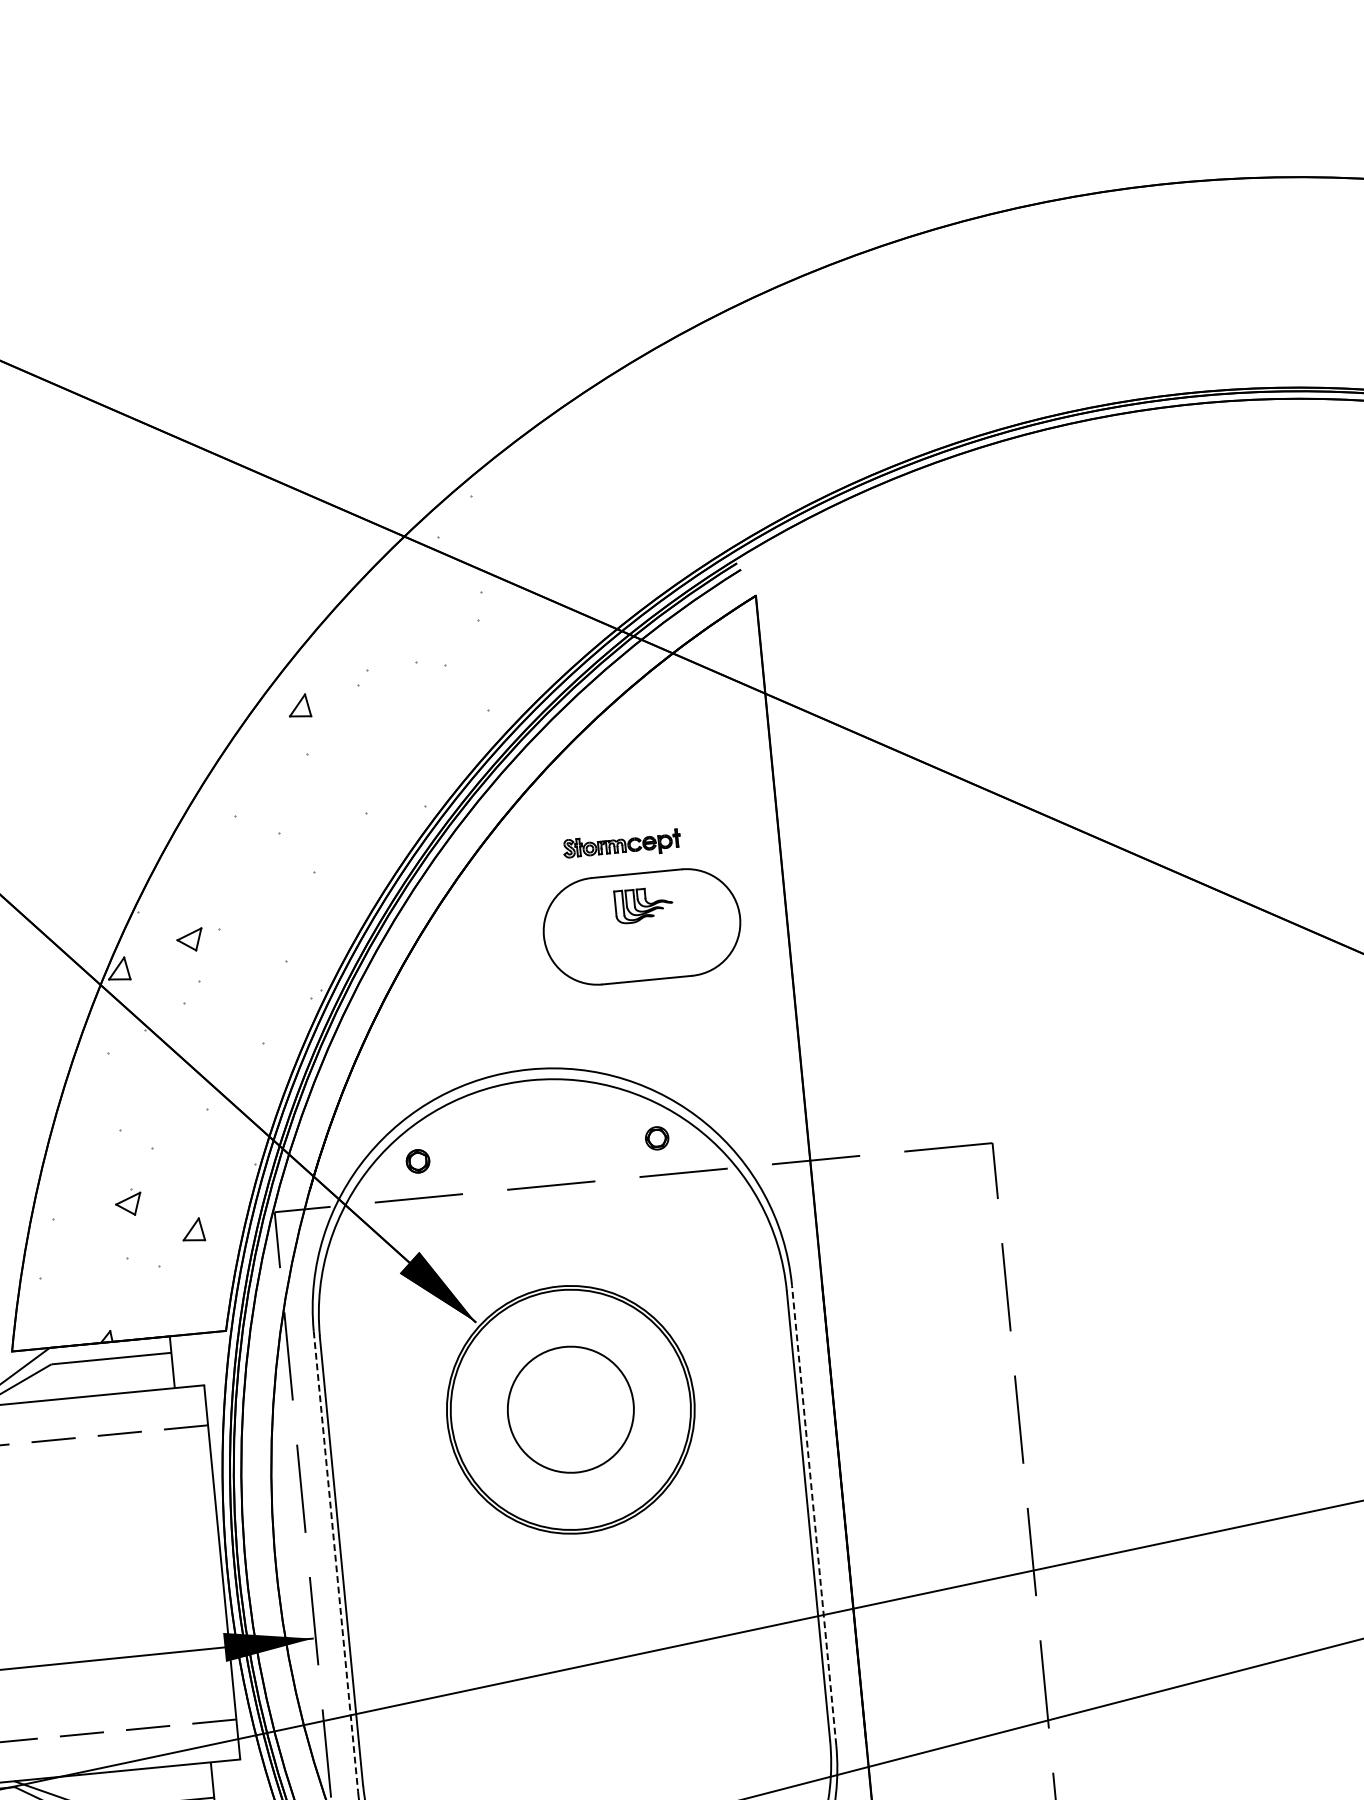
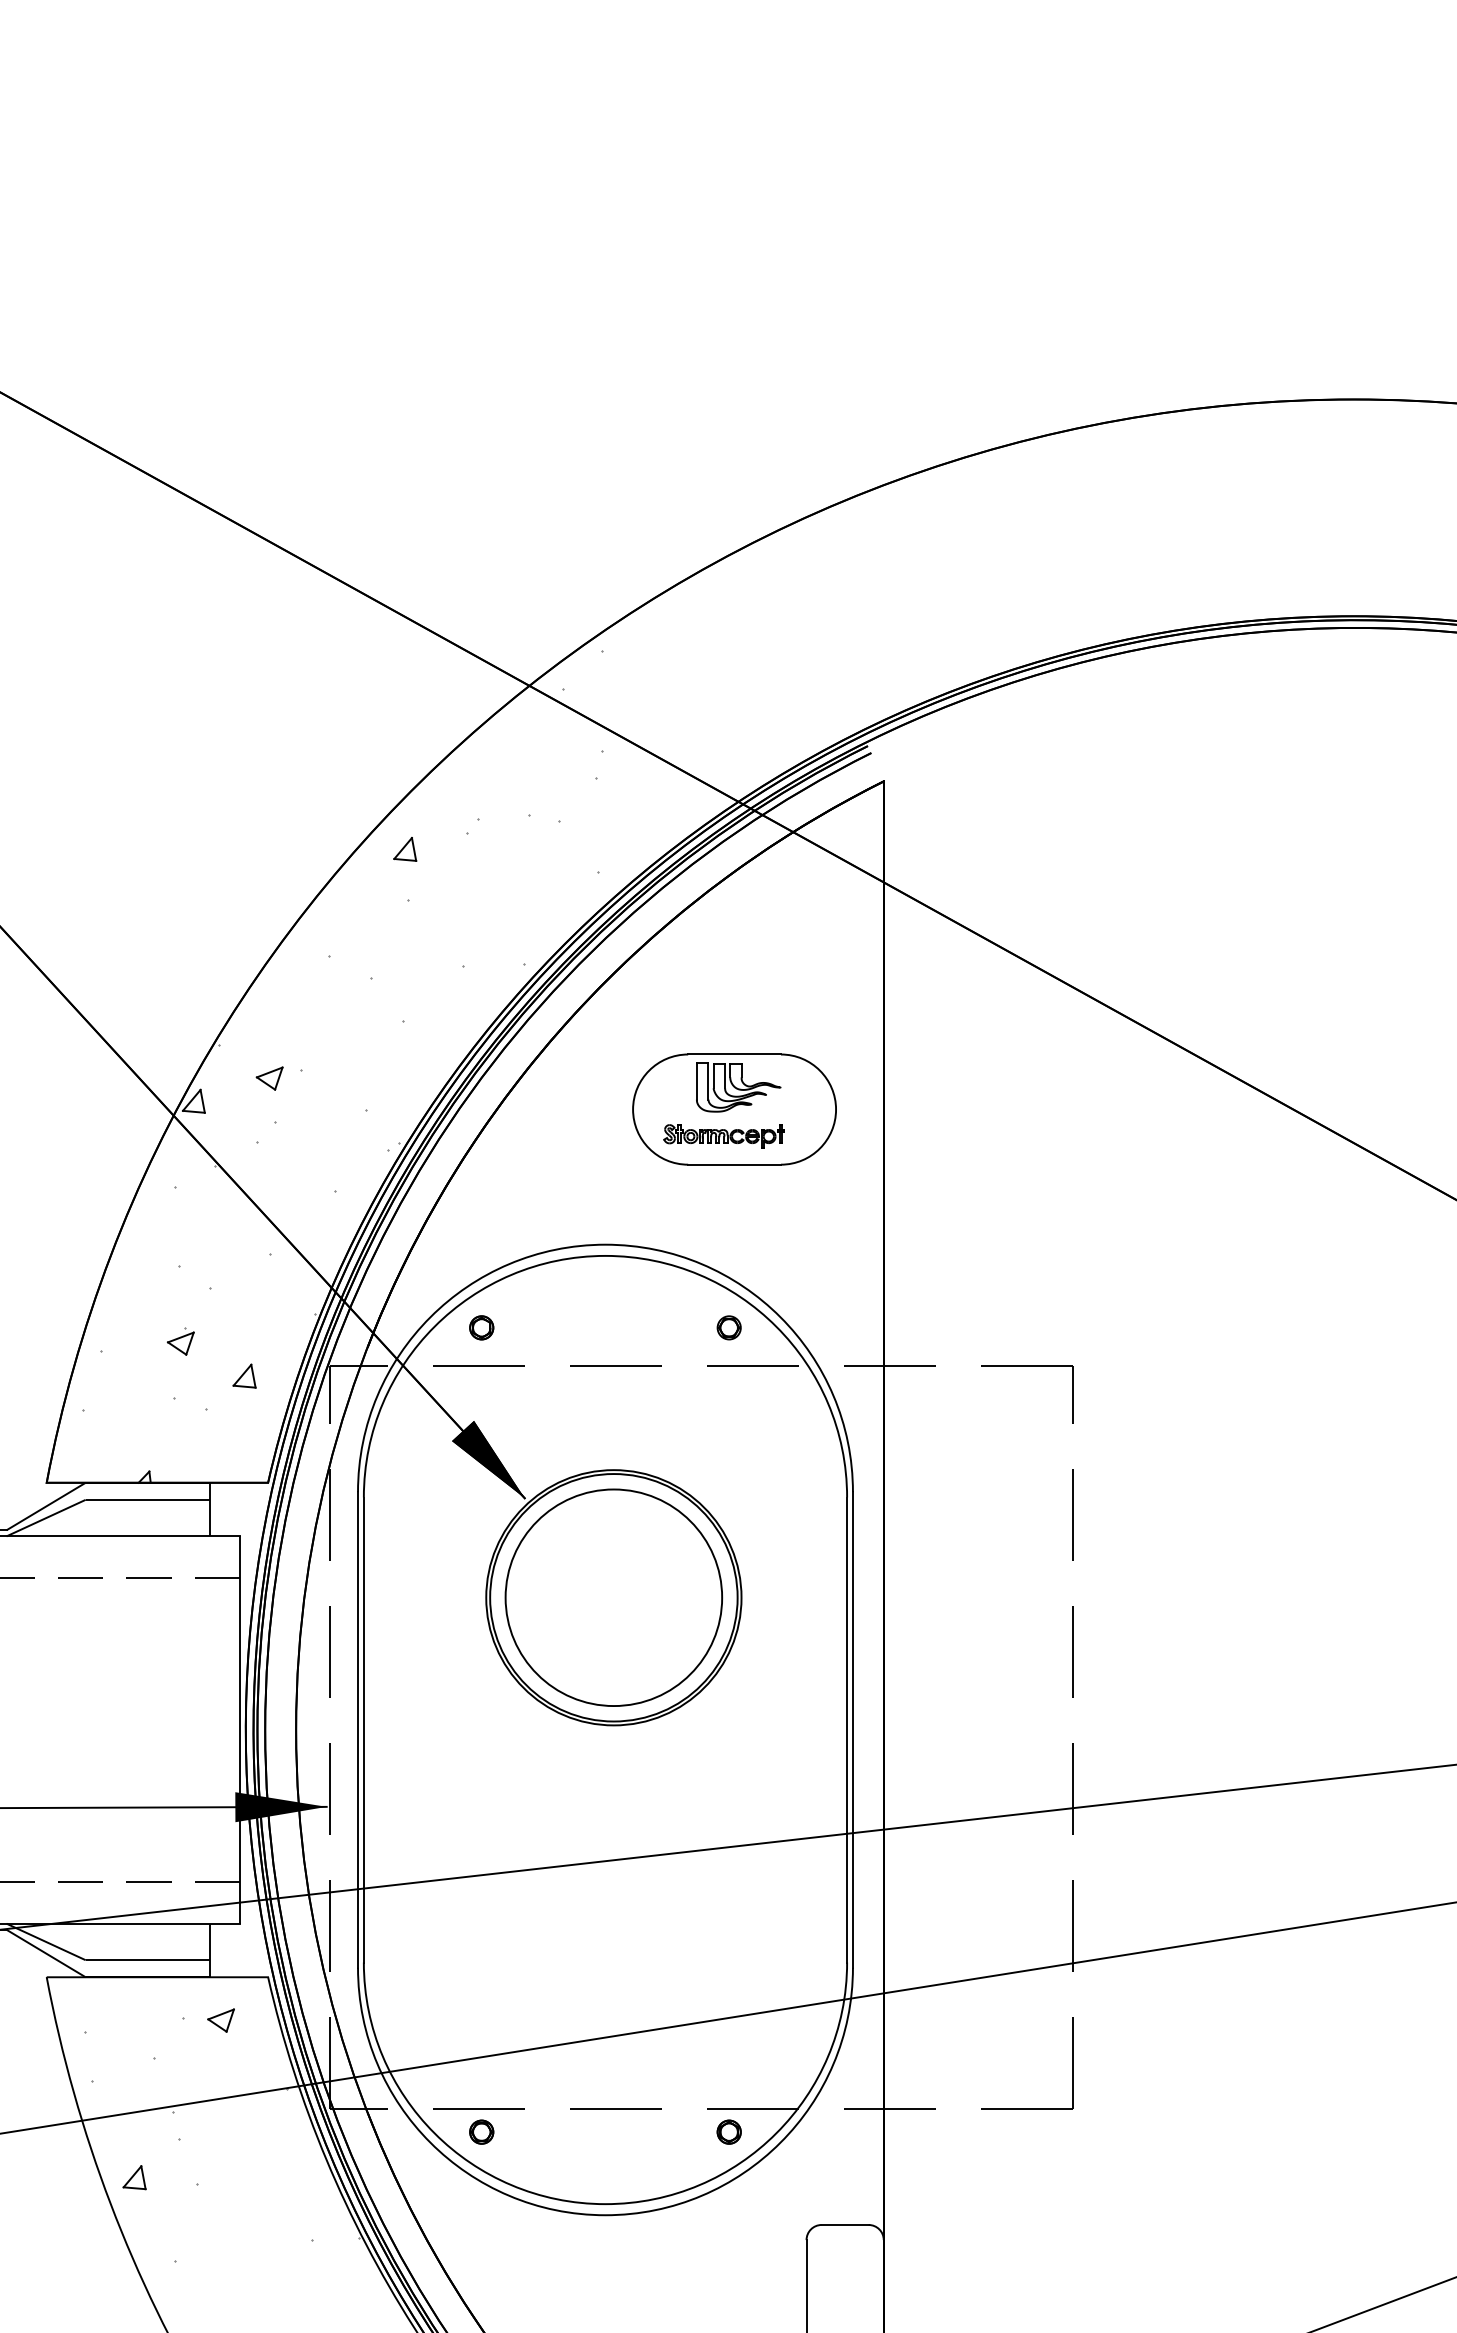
part: (621, 845) -> (723, 1136), moved
part: (643, 905) -> (738, 1087), size x1.43
circle: (570, 1409) -> (613, 1597), size x1.67
line: (813, 1514) -> (852, 1729), dashed -> solid
line: (336, 1560) -> (358, 1729), dashed -> solid

